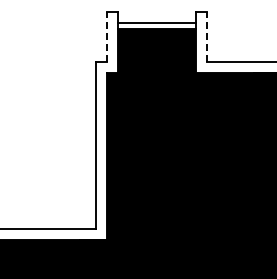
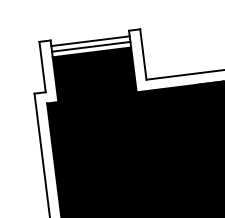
line: (157, 17) -> (90, 41), added
line: (107, 37) -> (42, 67), dashed -> solid
line: (207, 37) -> (143, 54), dashed -> solid

